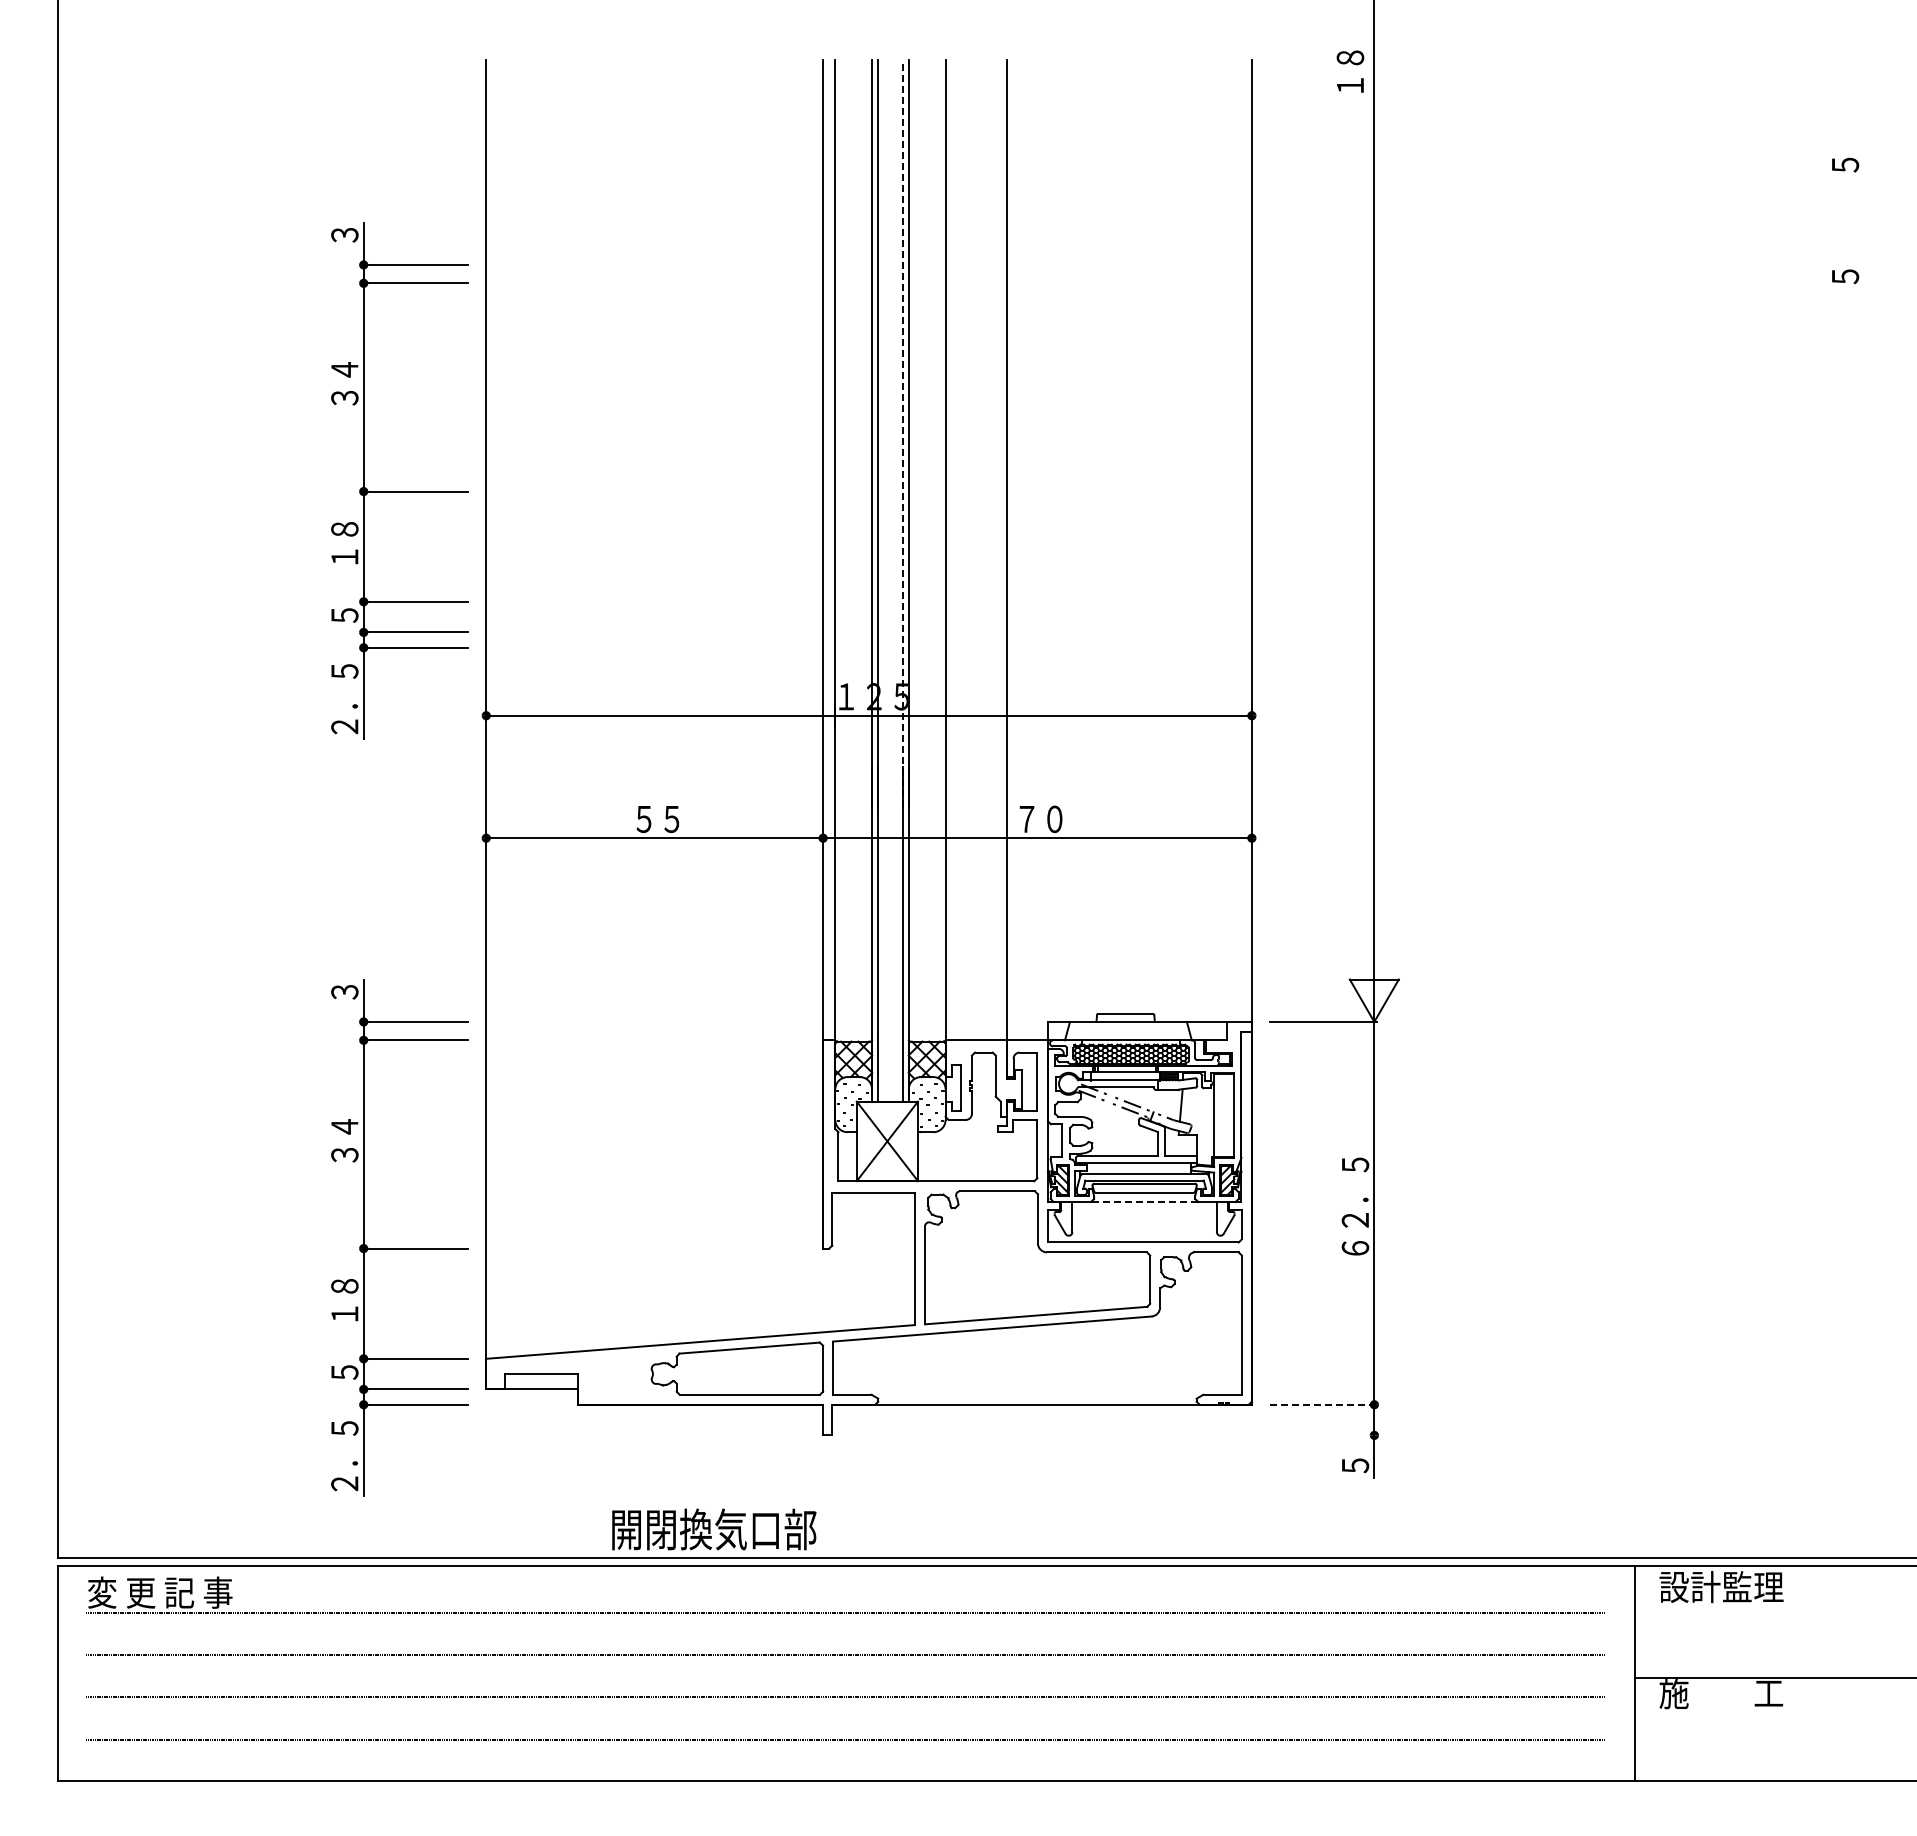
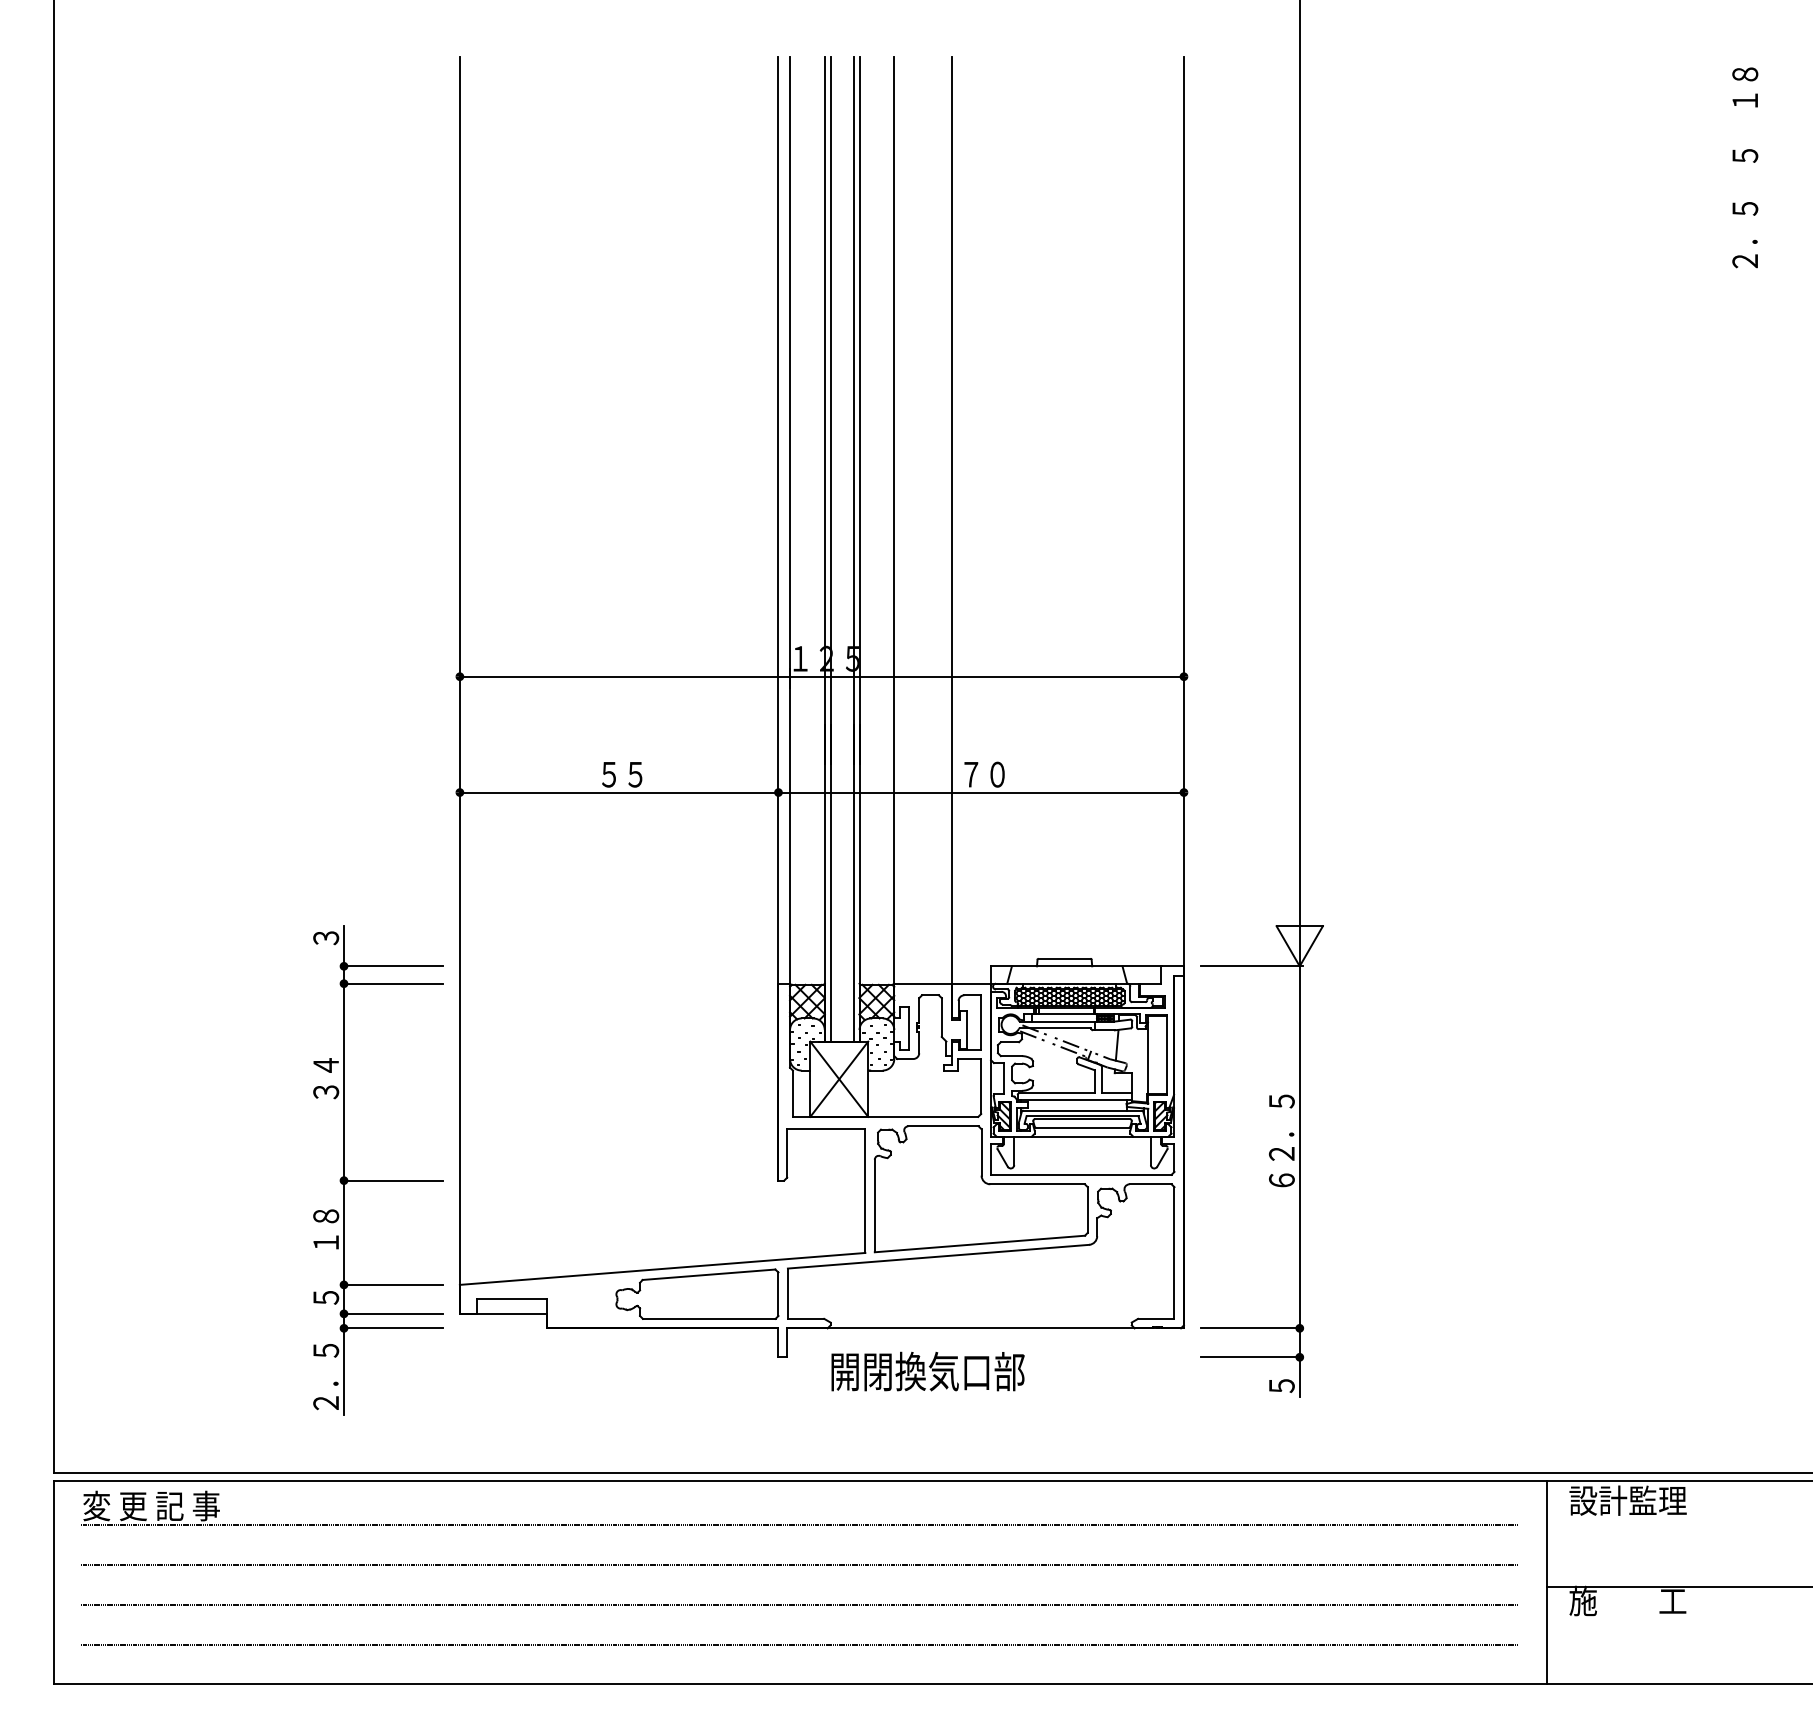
text: (1350, 71) -> (1745, 87), moved
text: (1845, 248) -> (1745, 234), ５ -> ２．５
line: (902, 433) -> (853, 409), dashed -> solid
part: (399, 491) -> (377, 464), removed
line: (1144, 1202) -> (1082, 1137), dashed -> solid
line: (1323, 1404) -> (1251, 1328), dashed -> solid
line: (1323, 1435) -> (1251, 1357), added
text: (714, 1529) -> (928, 1371), moved

